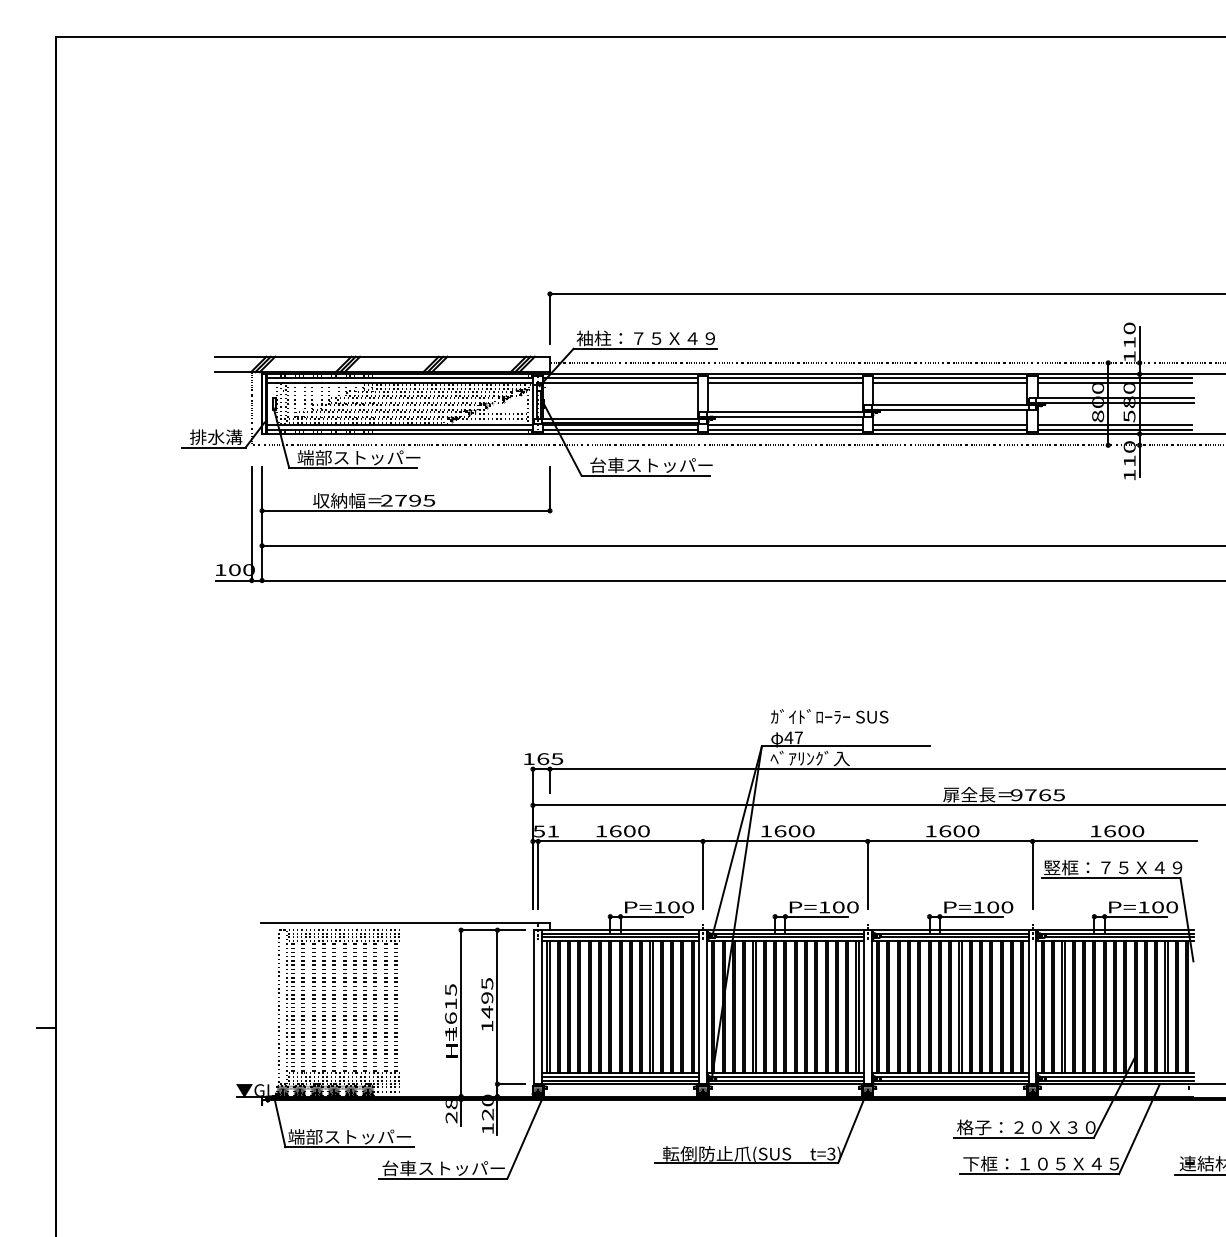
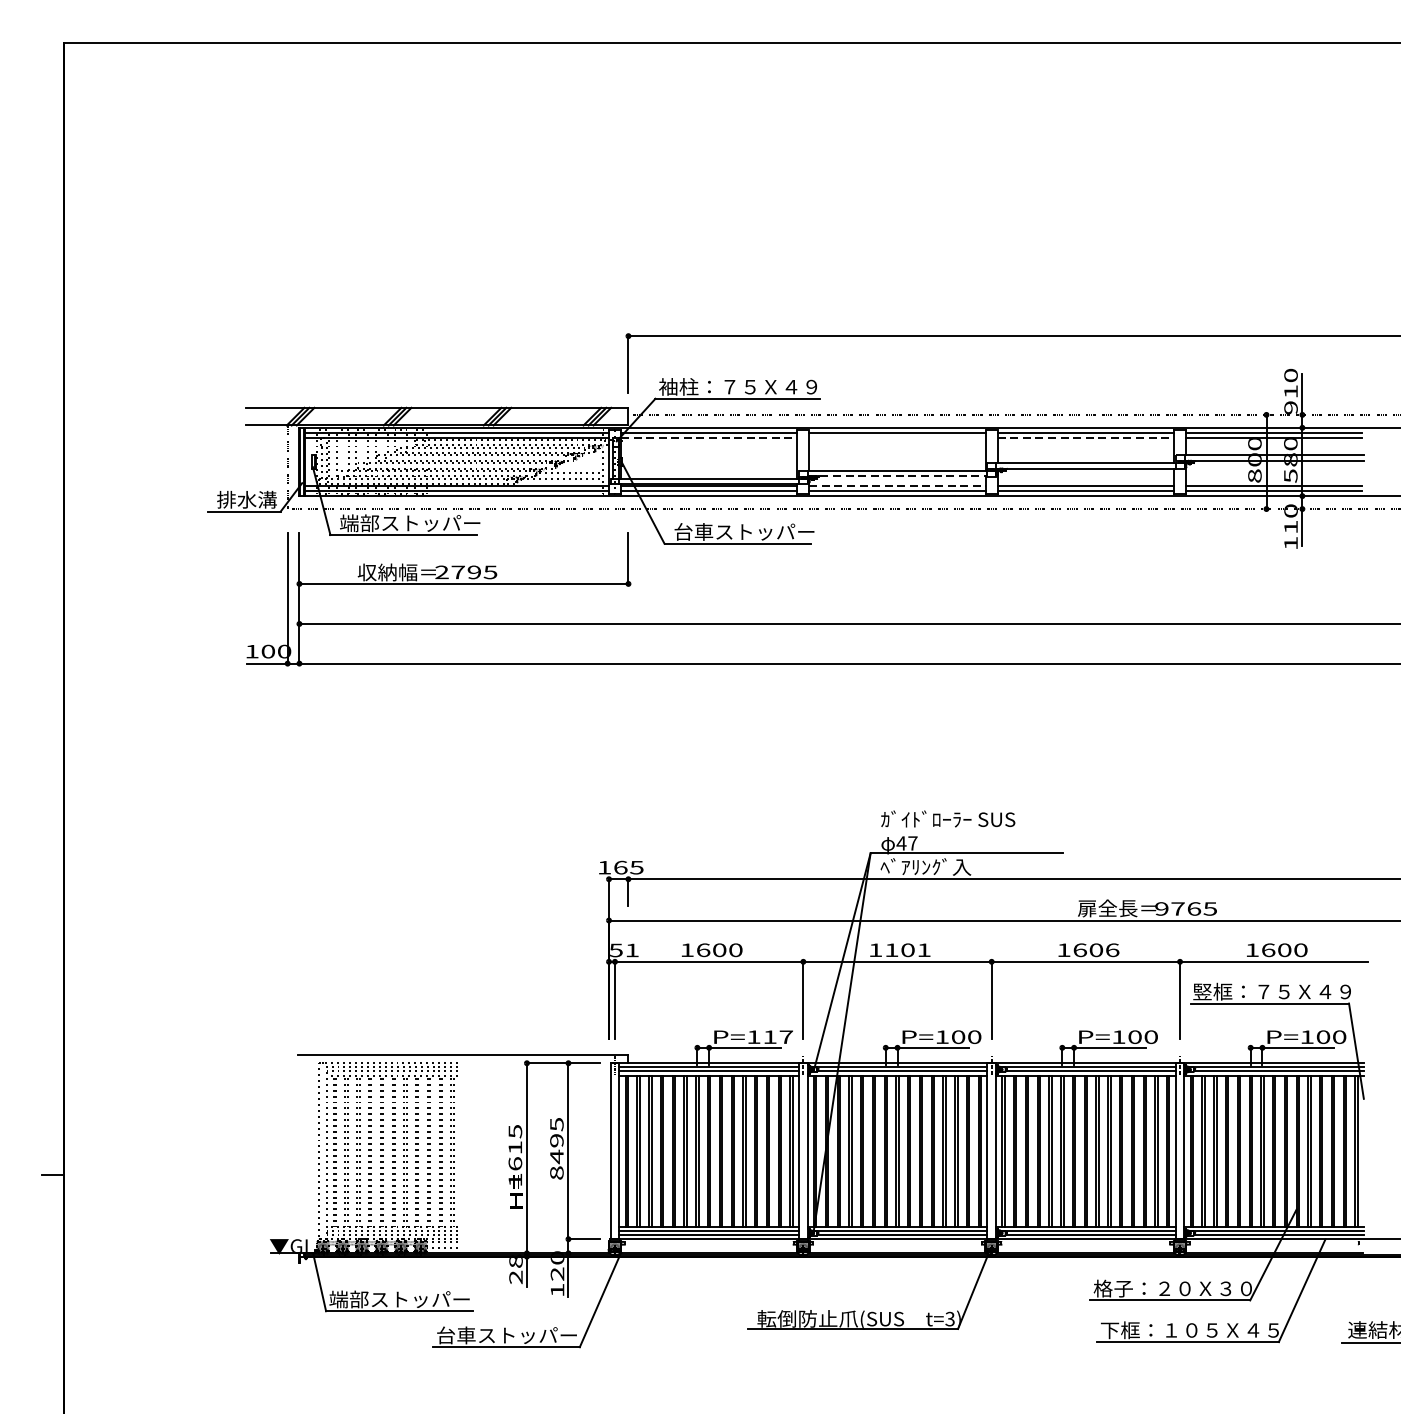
text: (1129, 356) -> (1290, 407), 110 -> 910
line: (621, 383) -> (710, 438), solid -> dashed
line: (785, 383) -> (897, 438), removed
line: (950, 383) -> (1086, 438), solid -> dashed
line: (785, 416) -> (897, 476), solid -> dashed
line: (785, 425) -> (897, 486), solid -> dashed
text: (794, 831) -> (907, 950), 1600 -> 1101
text: (973, 831) -> (1112, 950), 1600 -> 1606
text: (680, 907) -> (777, 1037), P=100 -> P=117
text: (487, 1026) -> (557, 1173), 1495 -> 8495

